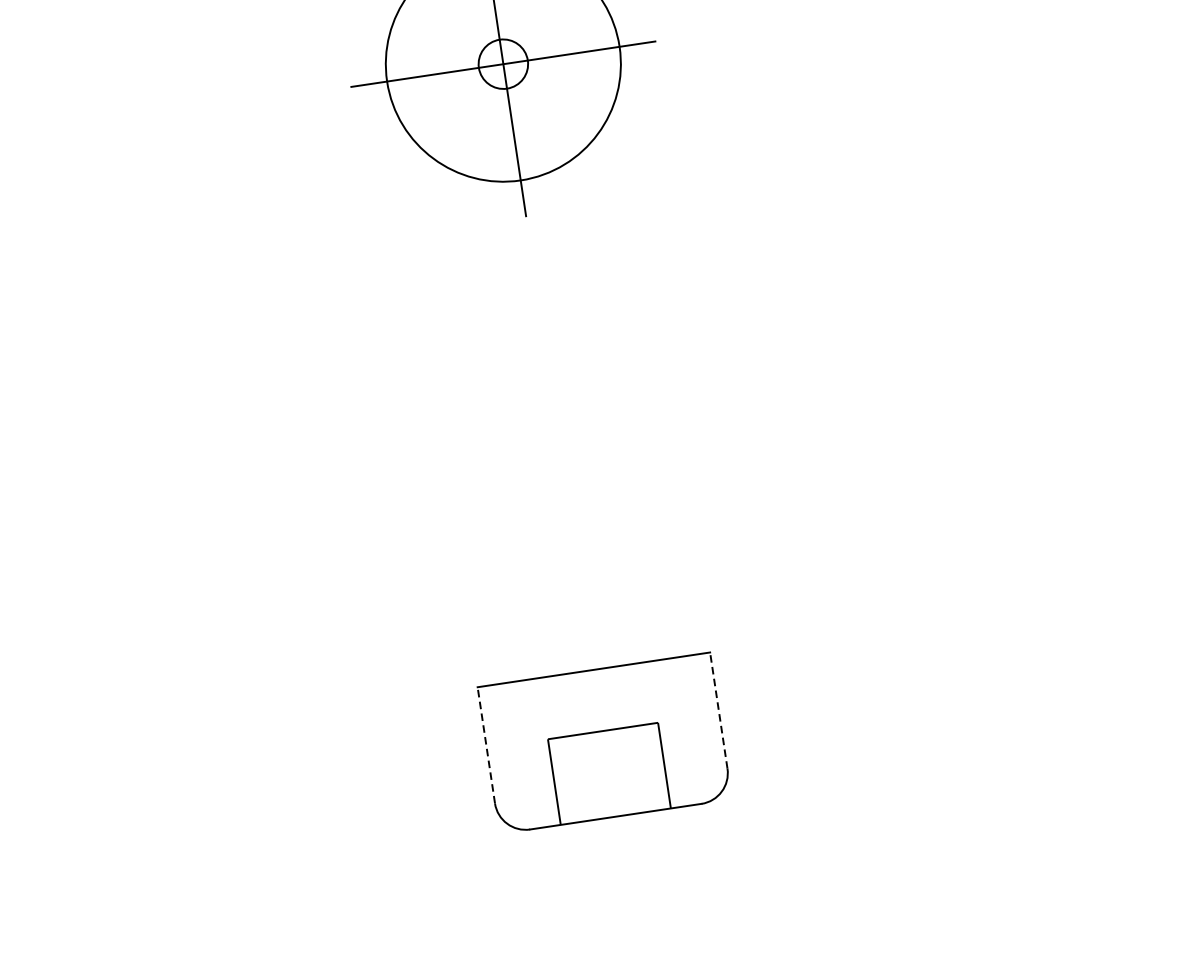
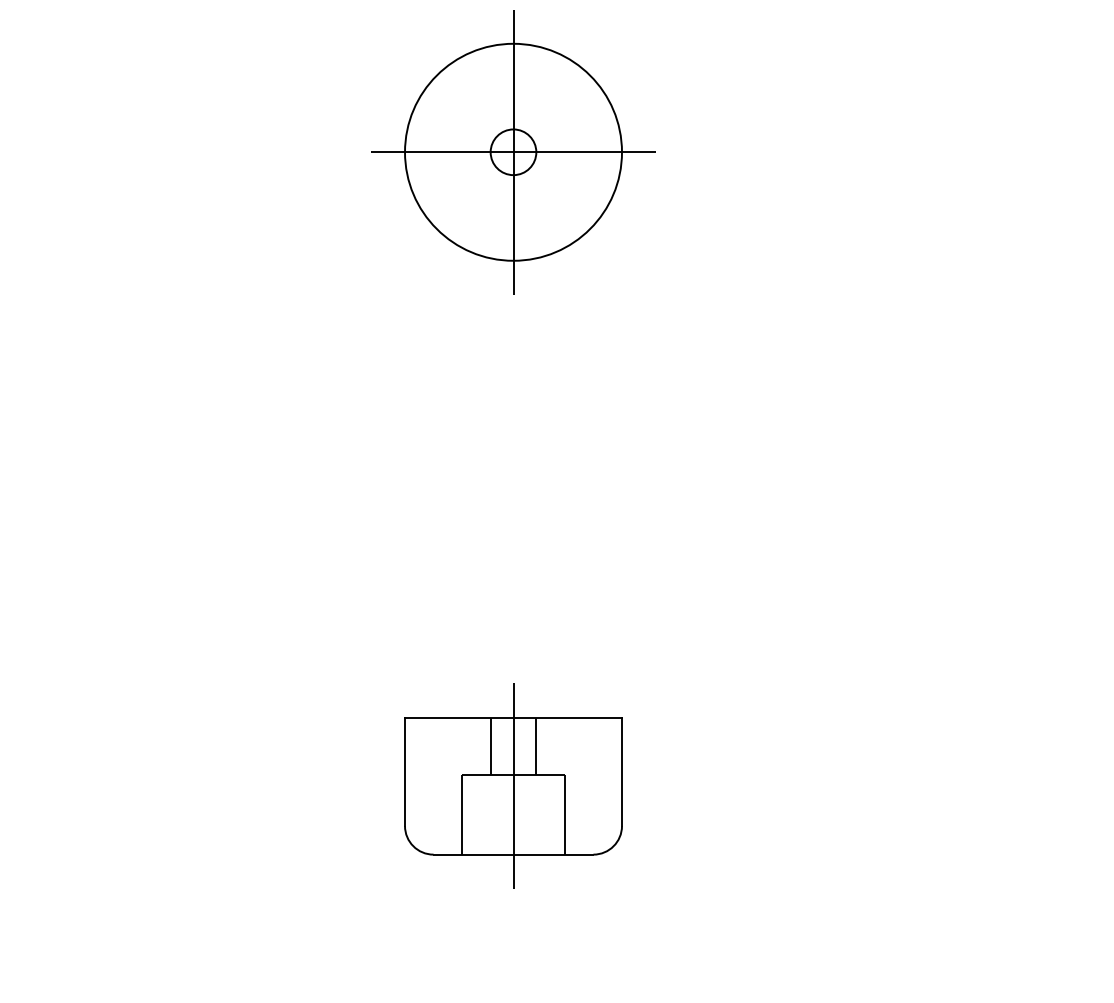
line: (622, 696) -> (536, 745), added
line: (573, 703) -> (490, 745), added
line: (719, 710) -> (622, 771), dashed -> solid
line: (604, 742) -> (513, 785), added
line: (486, 744) -> (405, 771), dashed -> solid

